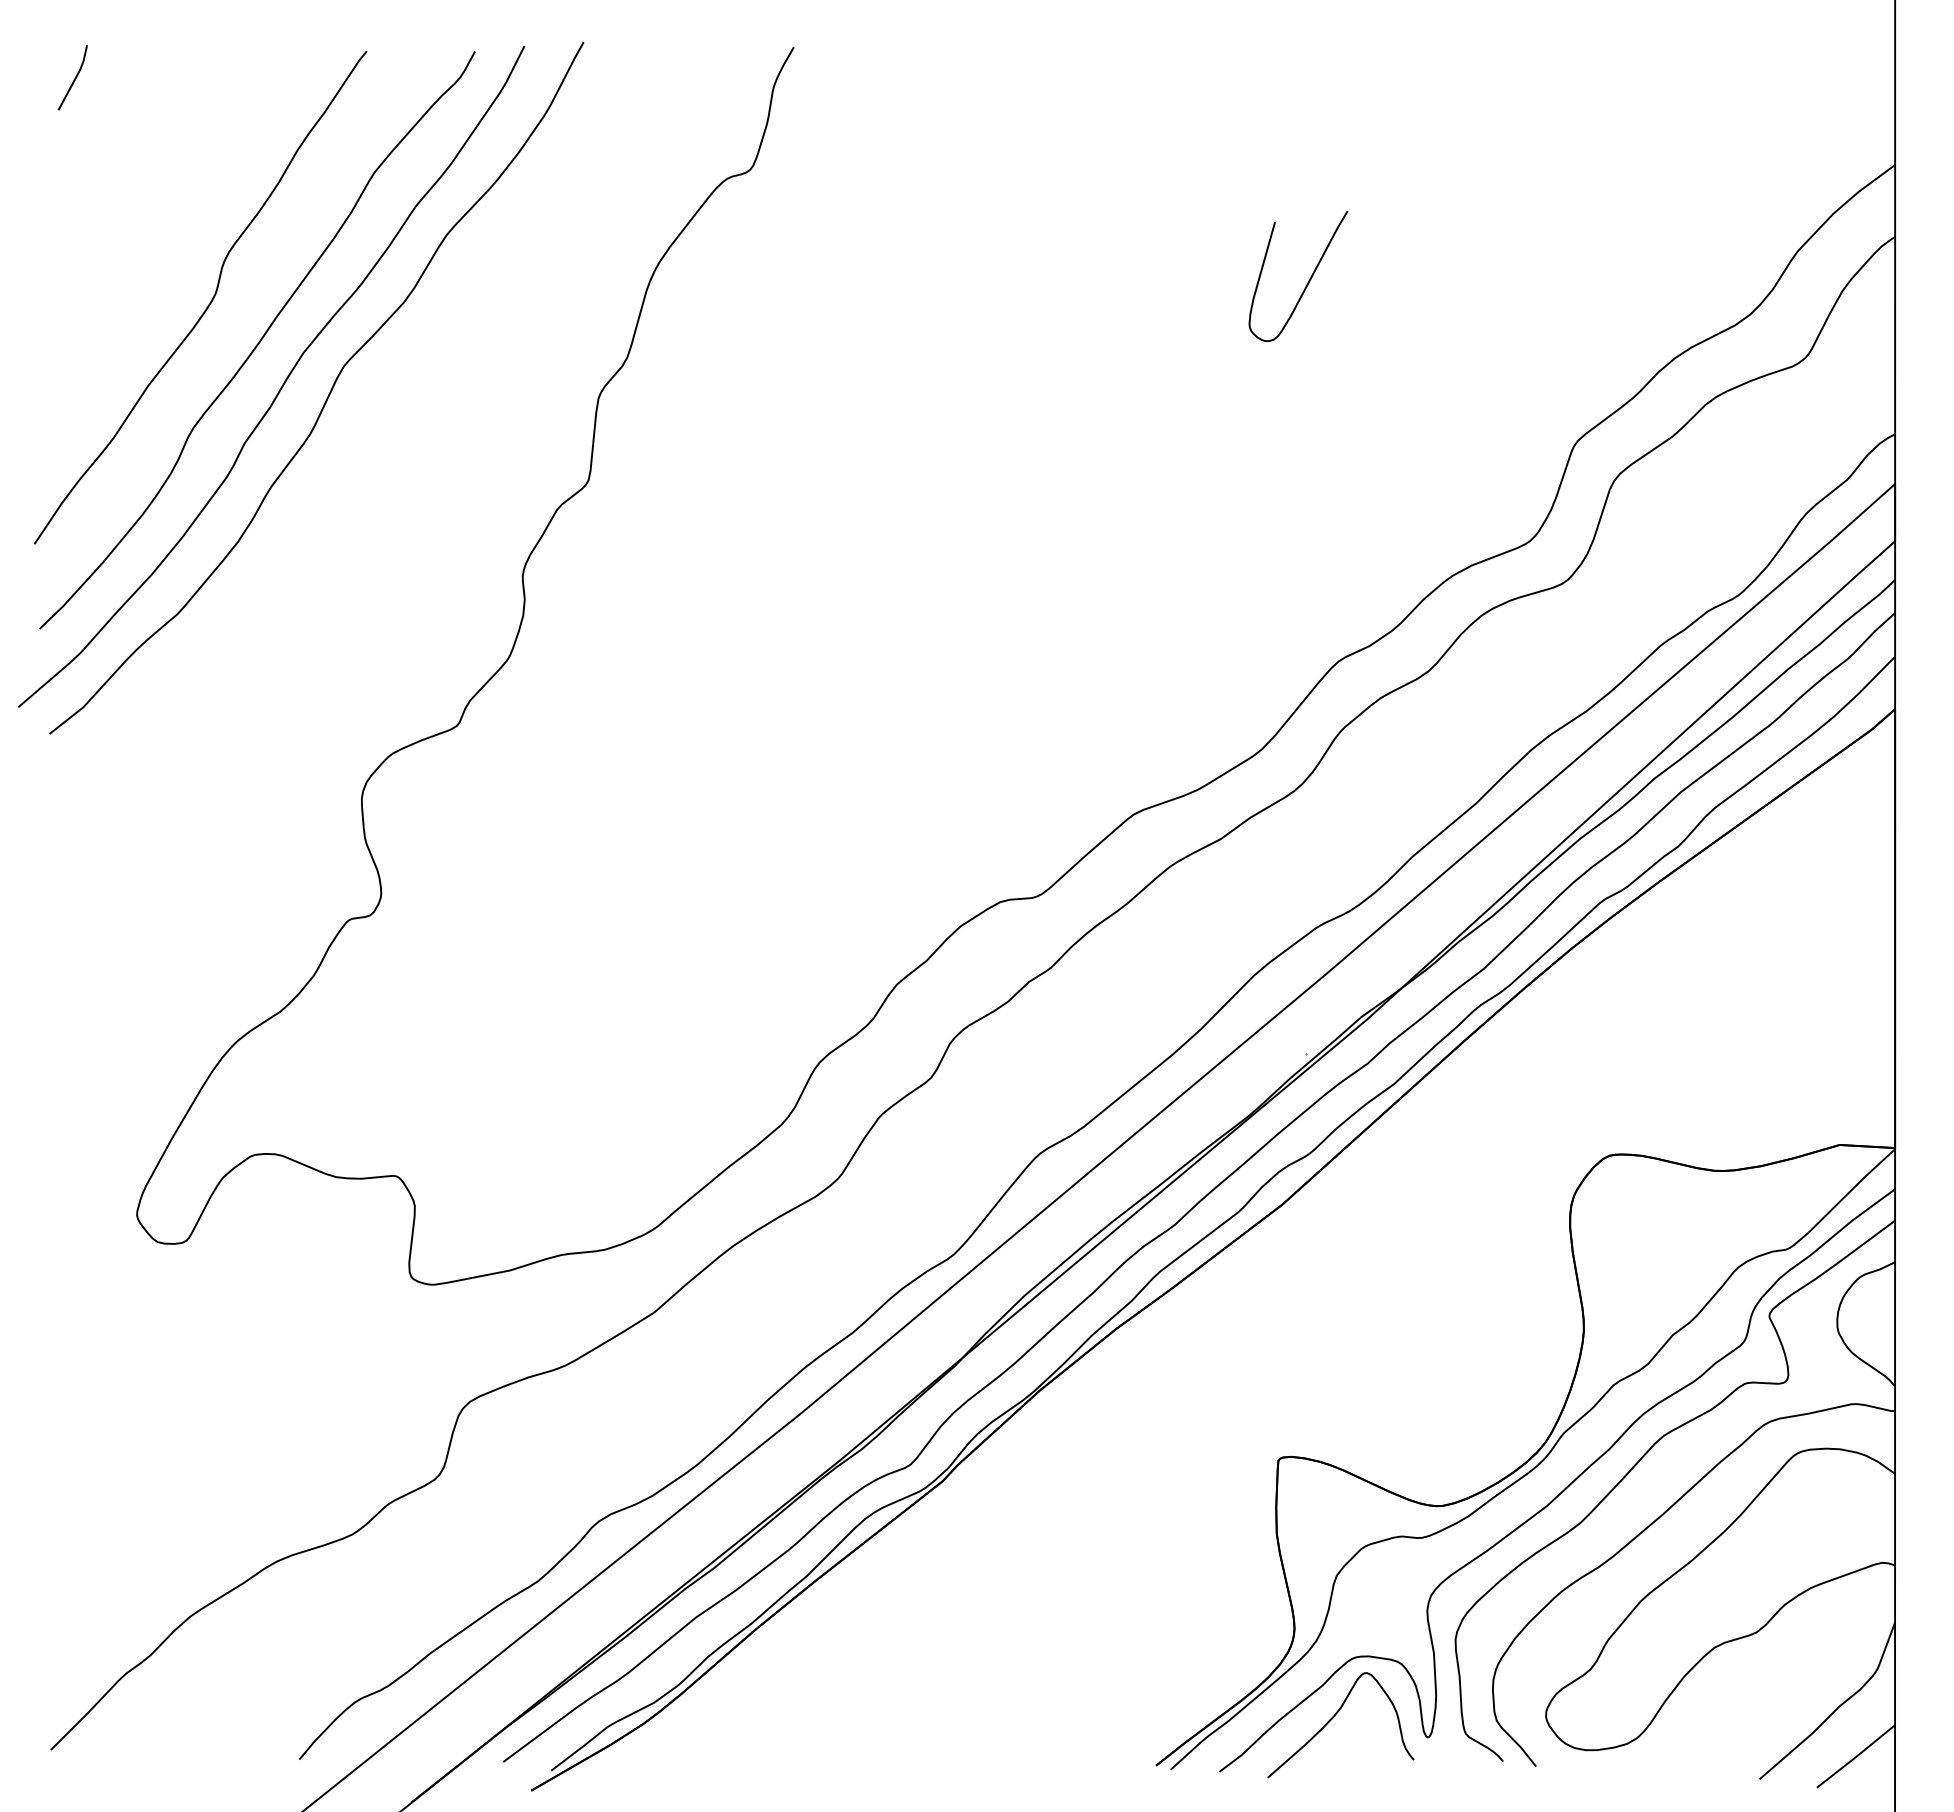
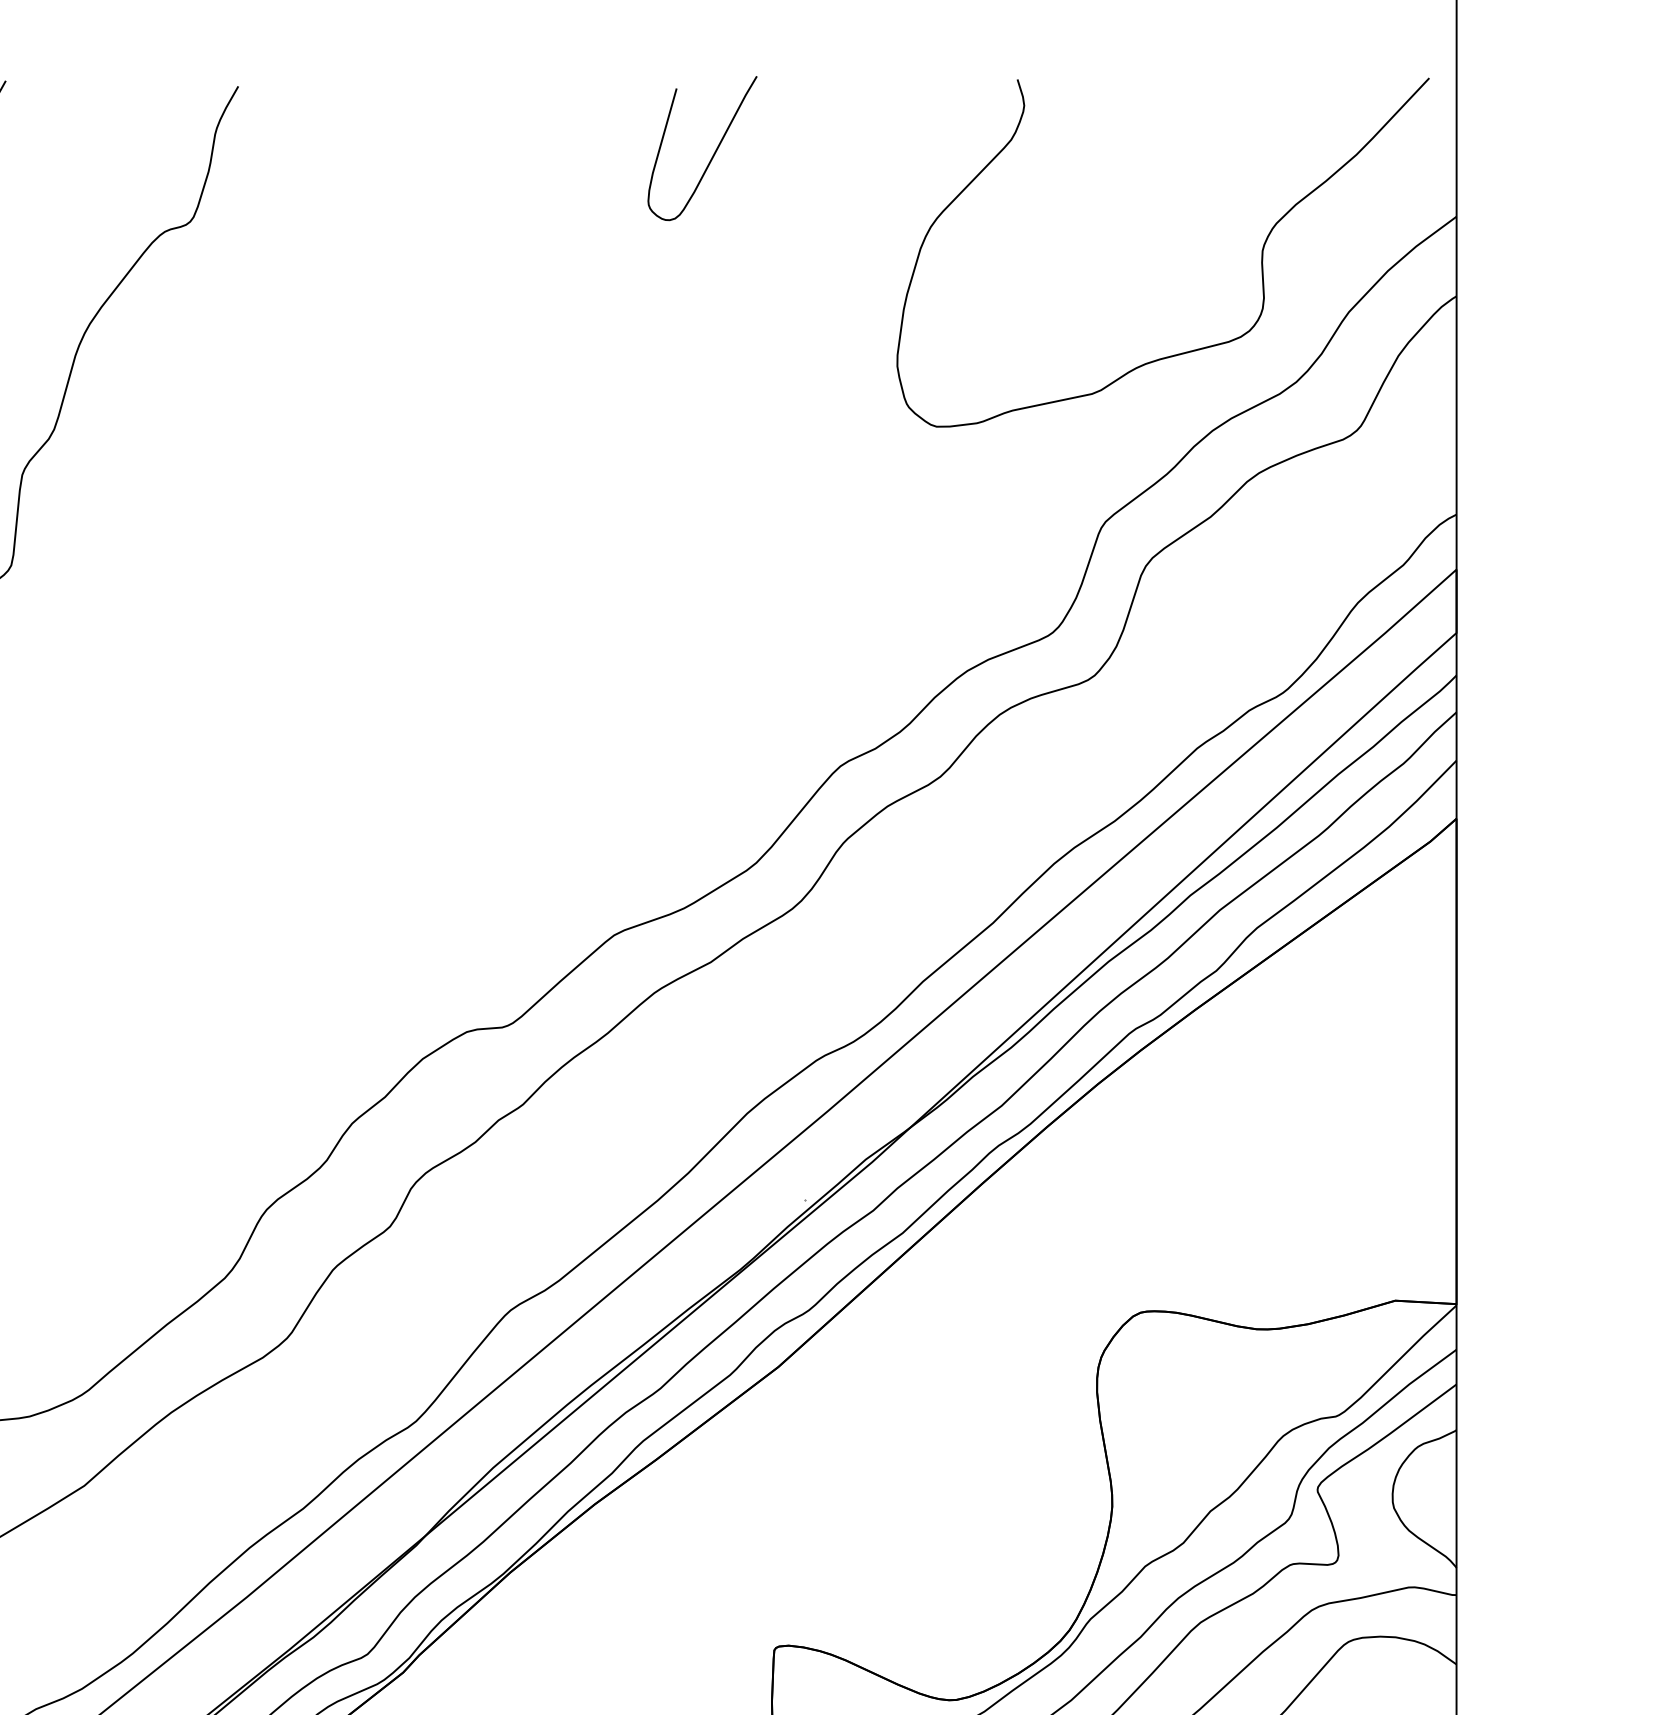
curve: (1718, 197) -> (1261, 252), added
curve: (1308, 280) -> (713, 153), moved

